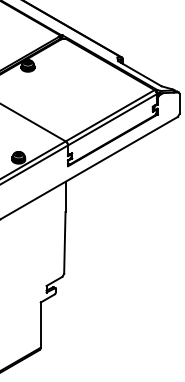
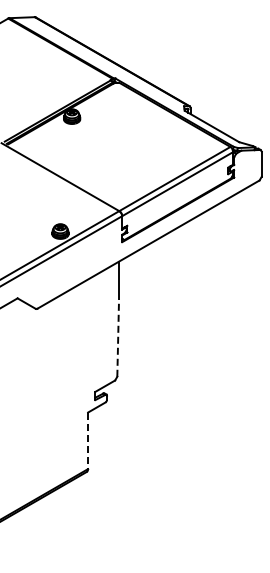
line: (65, 243) -> (118, 338), solid -> dashed
line: (41, 325) -> (88, 441), solid -> dashed

